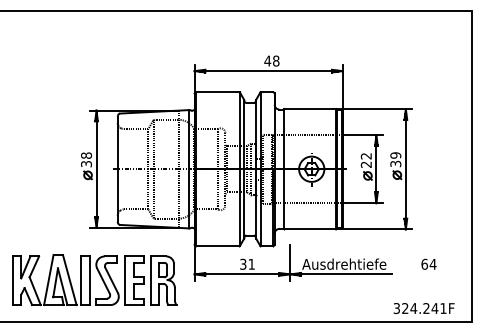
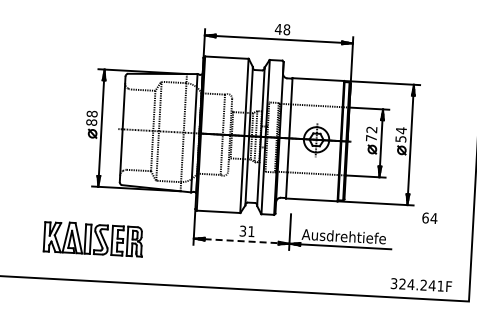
text: (395, 159) -> (400, 134), 39 -> 54
text: (86, 163) -> (91, 121), 38 -> 88
text: (365, 164) -> (370, 138), 22 -> 72
text: (428, 263) -> (429, 217), moved
line: (242, 274) -> (241, 241), solid -> dashed
part: (94, 280) -> (93, 239), size x0.6

